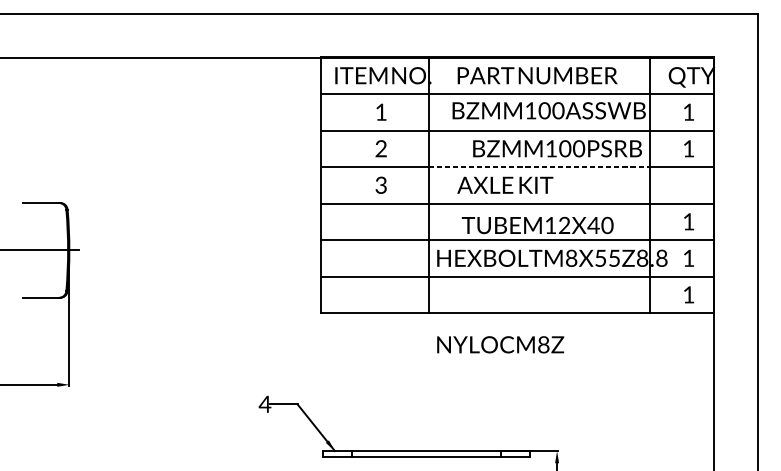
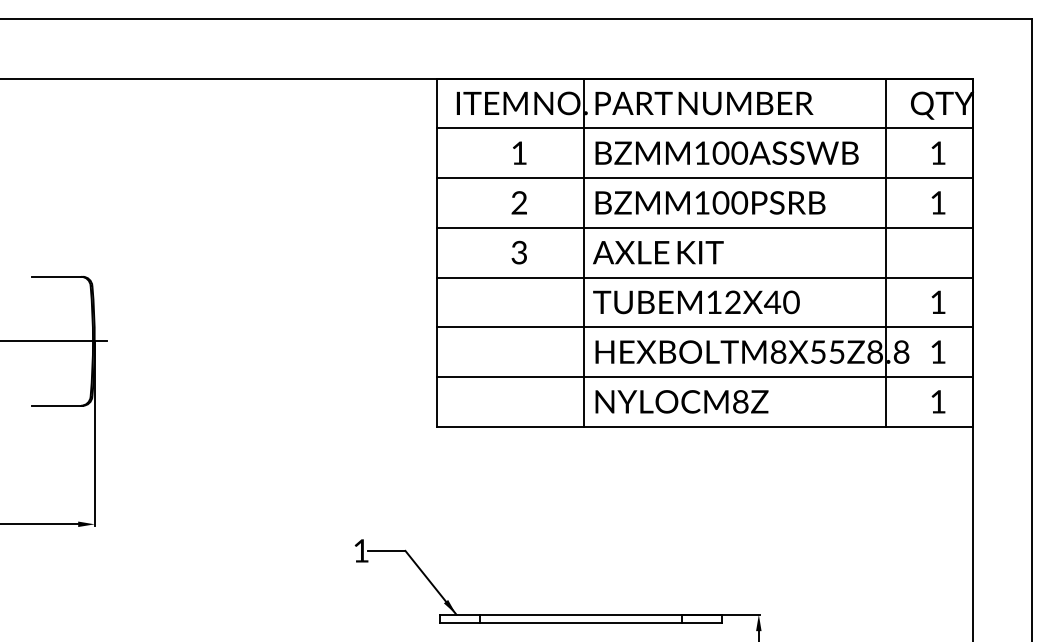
text: (537, 75) -> (704, 103), moved
text: (548, 110) -> (726, 152), moved
text: (557, 148) -> (710, 202), moved
line: (539, 166) -> (734, 227), dashed -> solid
text: (505, 185) -> (658, 252), moved
text: (537, 225) -> (696, 302), moved
text: (500, 344) -> (681, 401), moved
text: (264, 404) -> (360, 550), 4 -> 1

